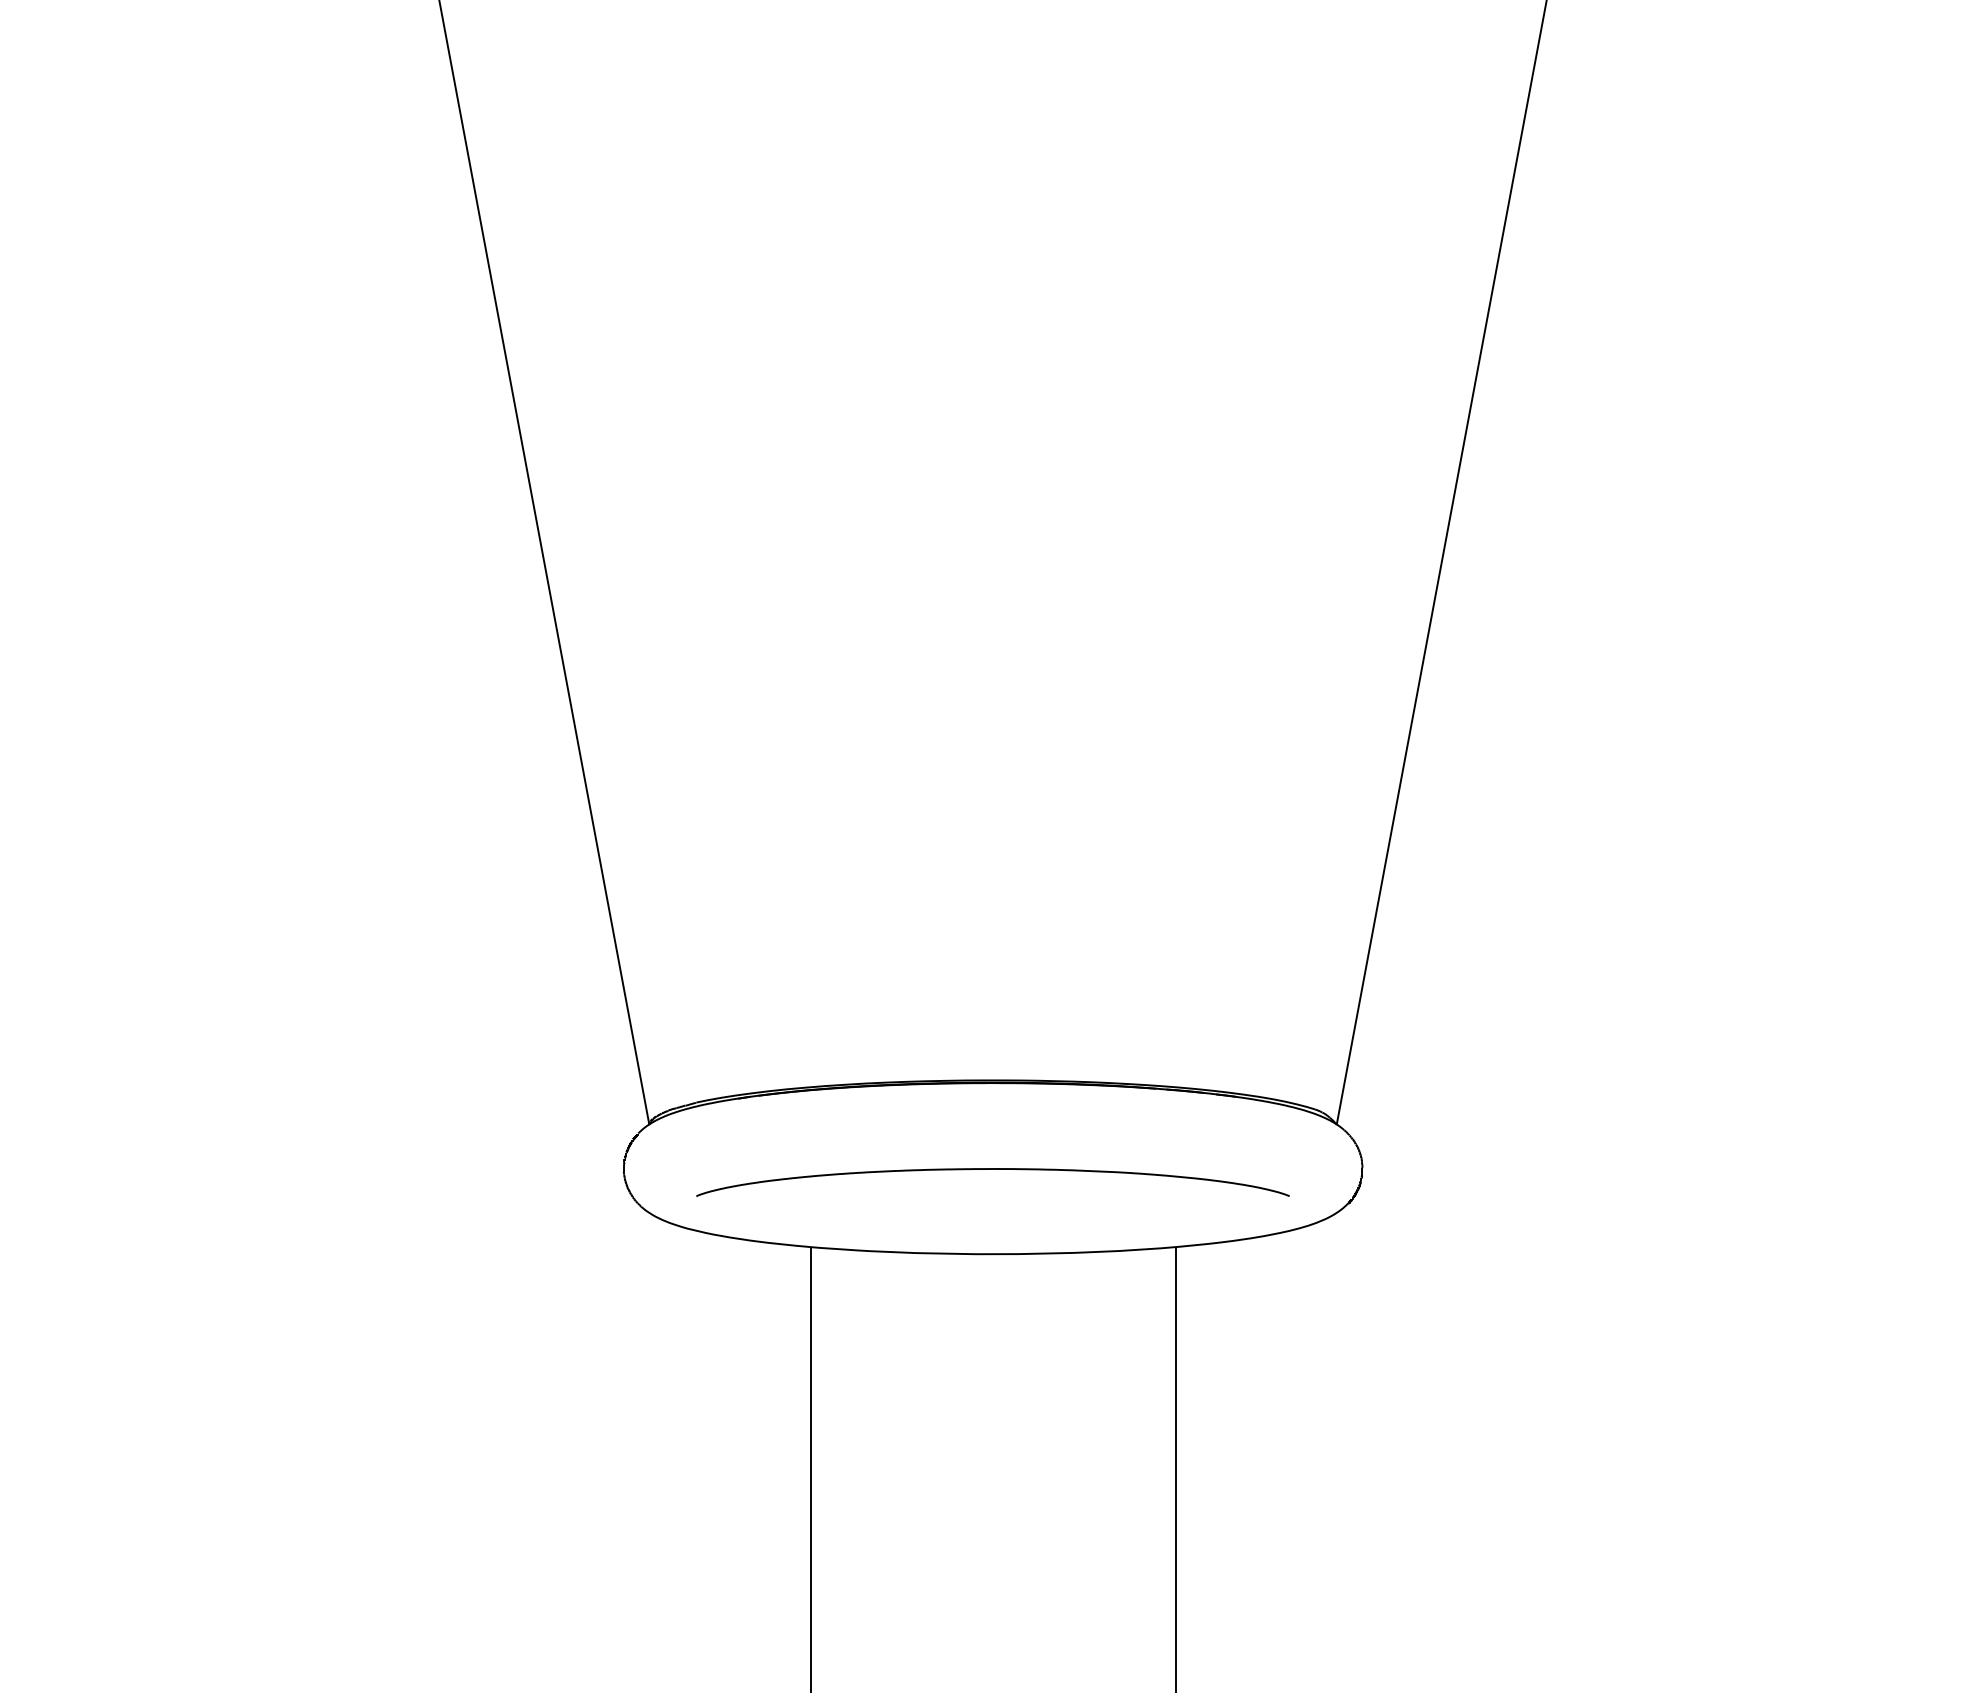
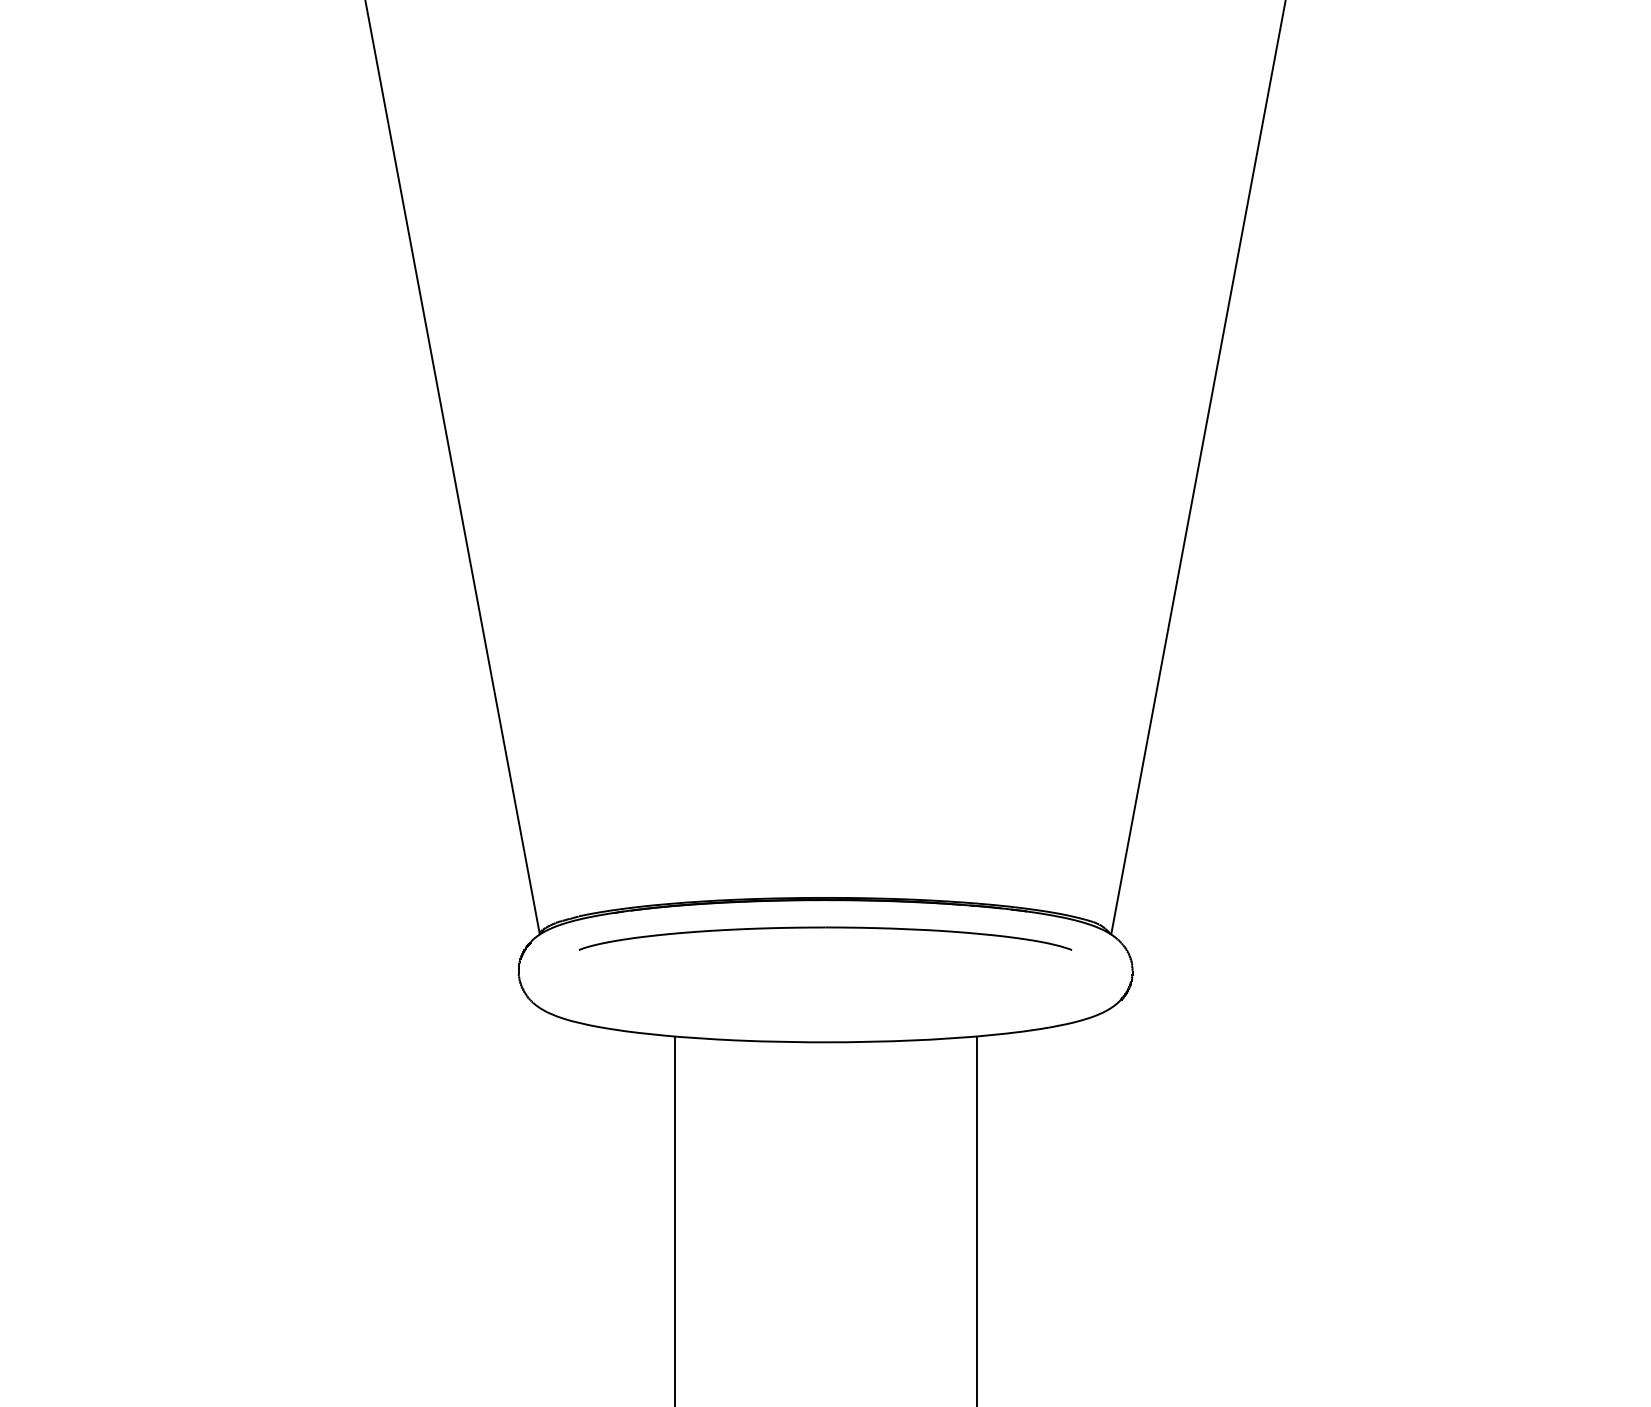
part: (992, 1169) -> (825, 927), moved

